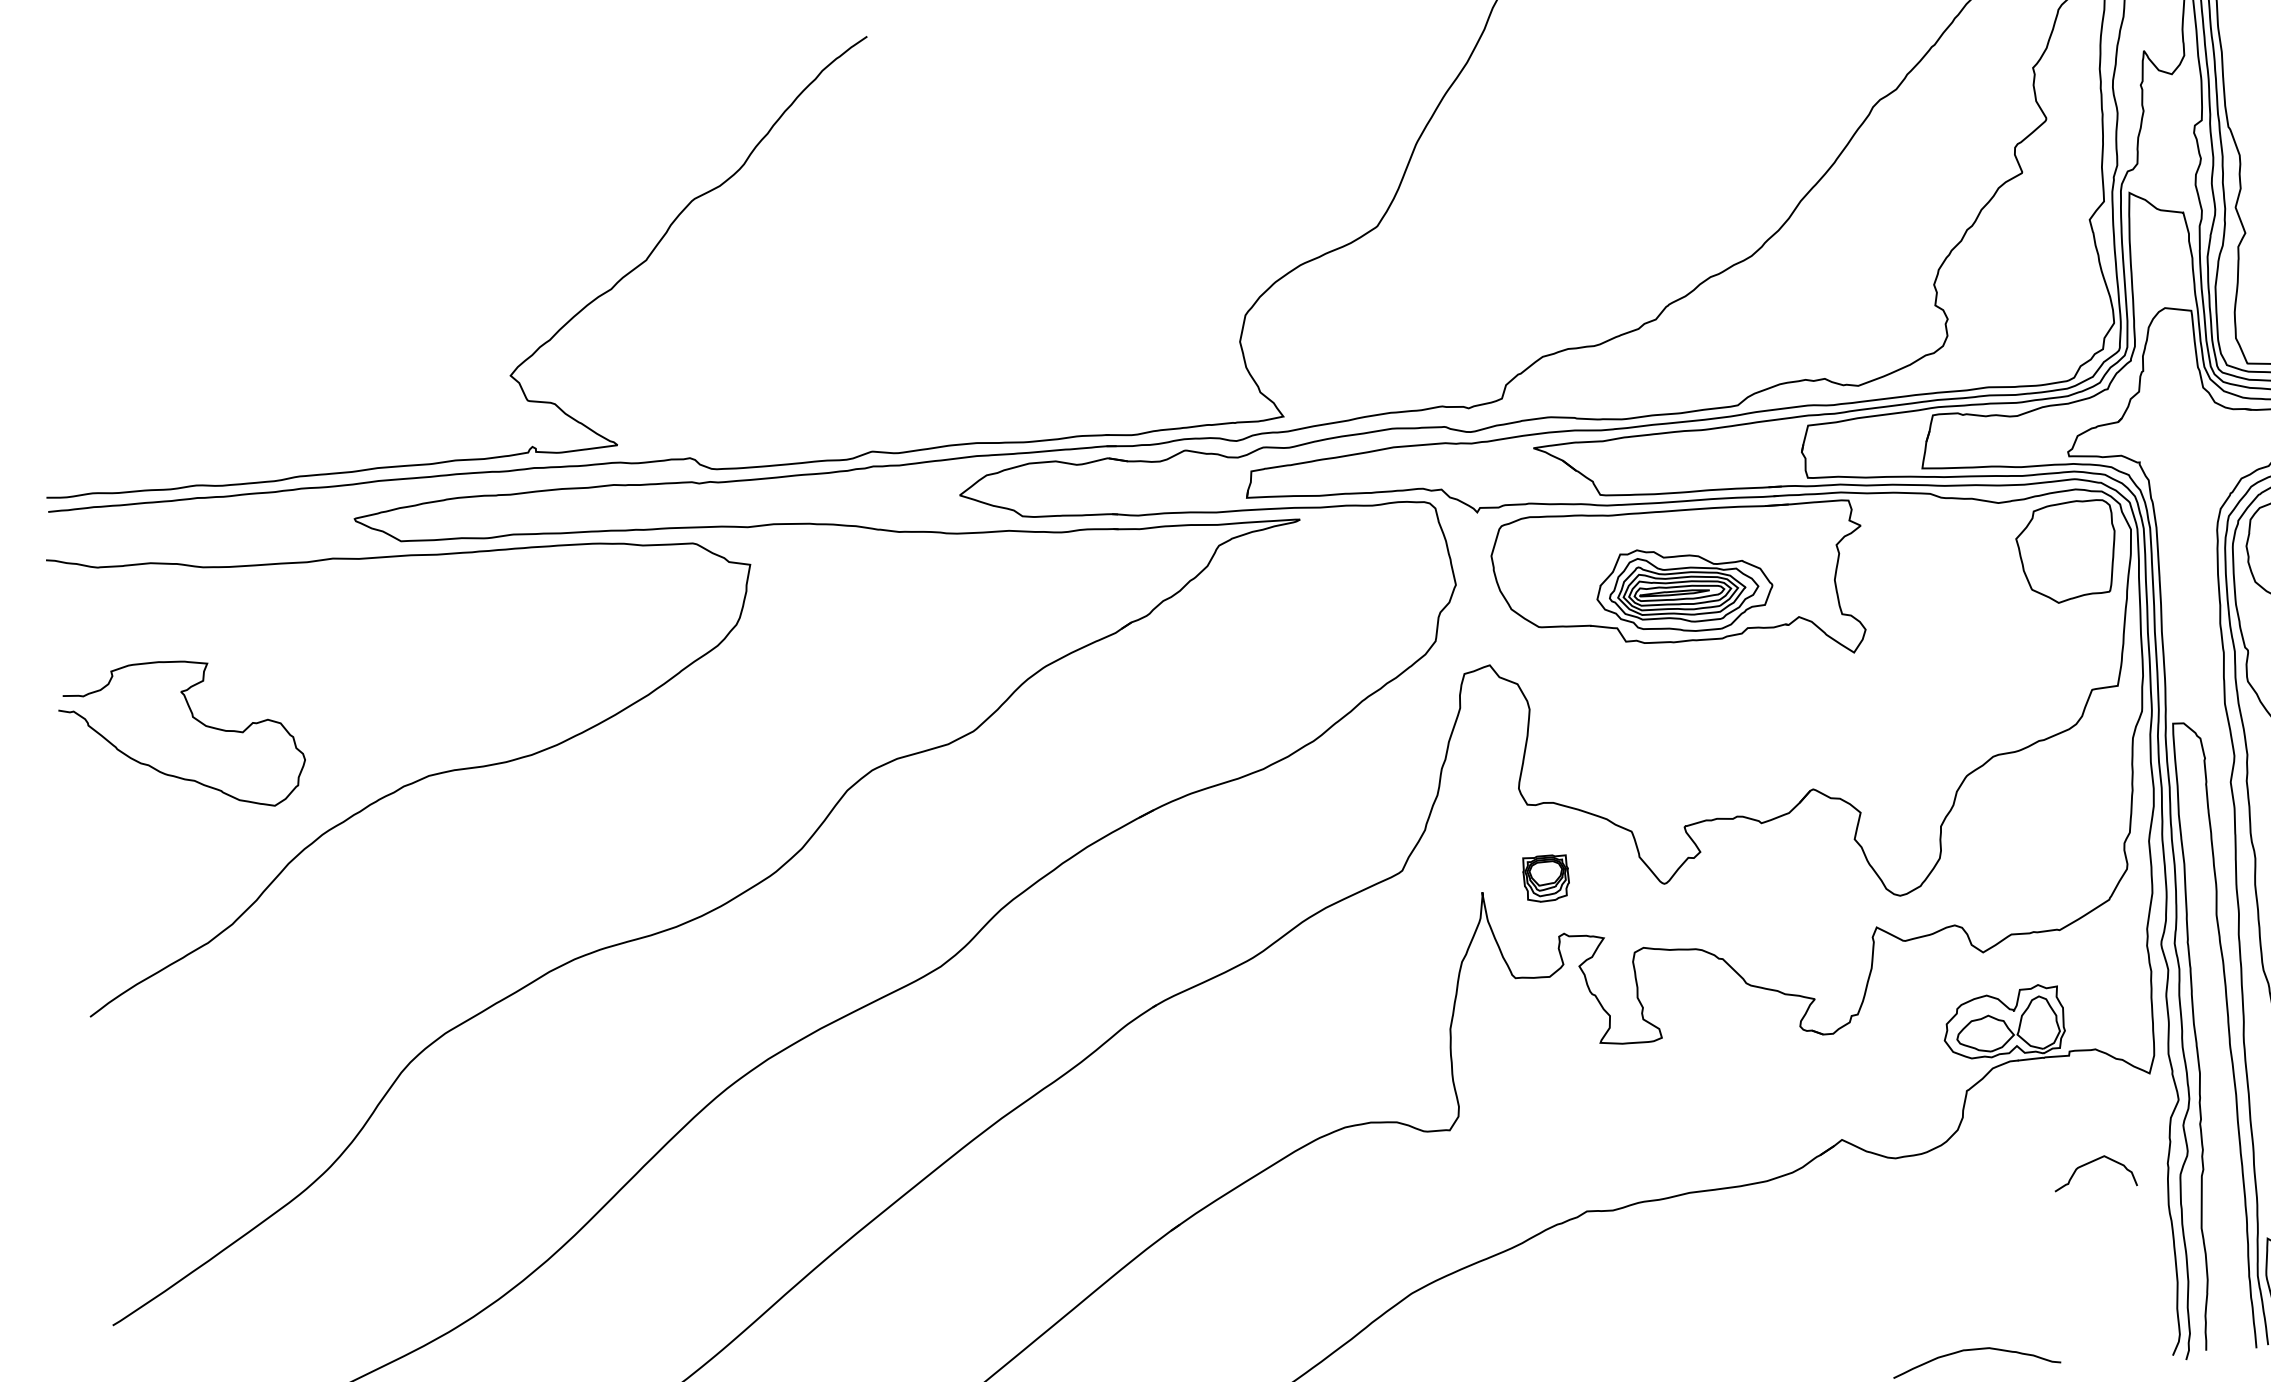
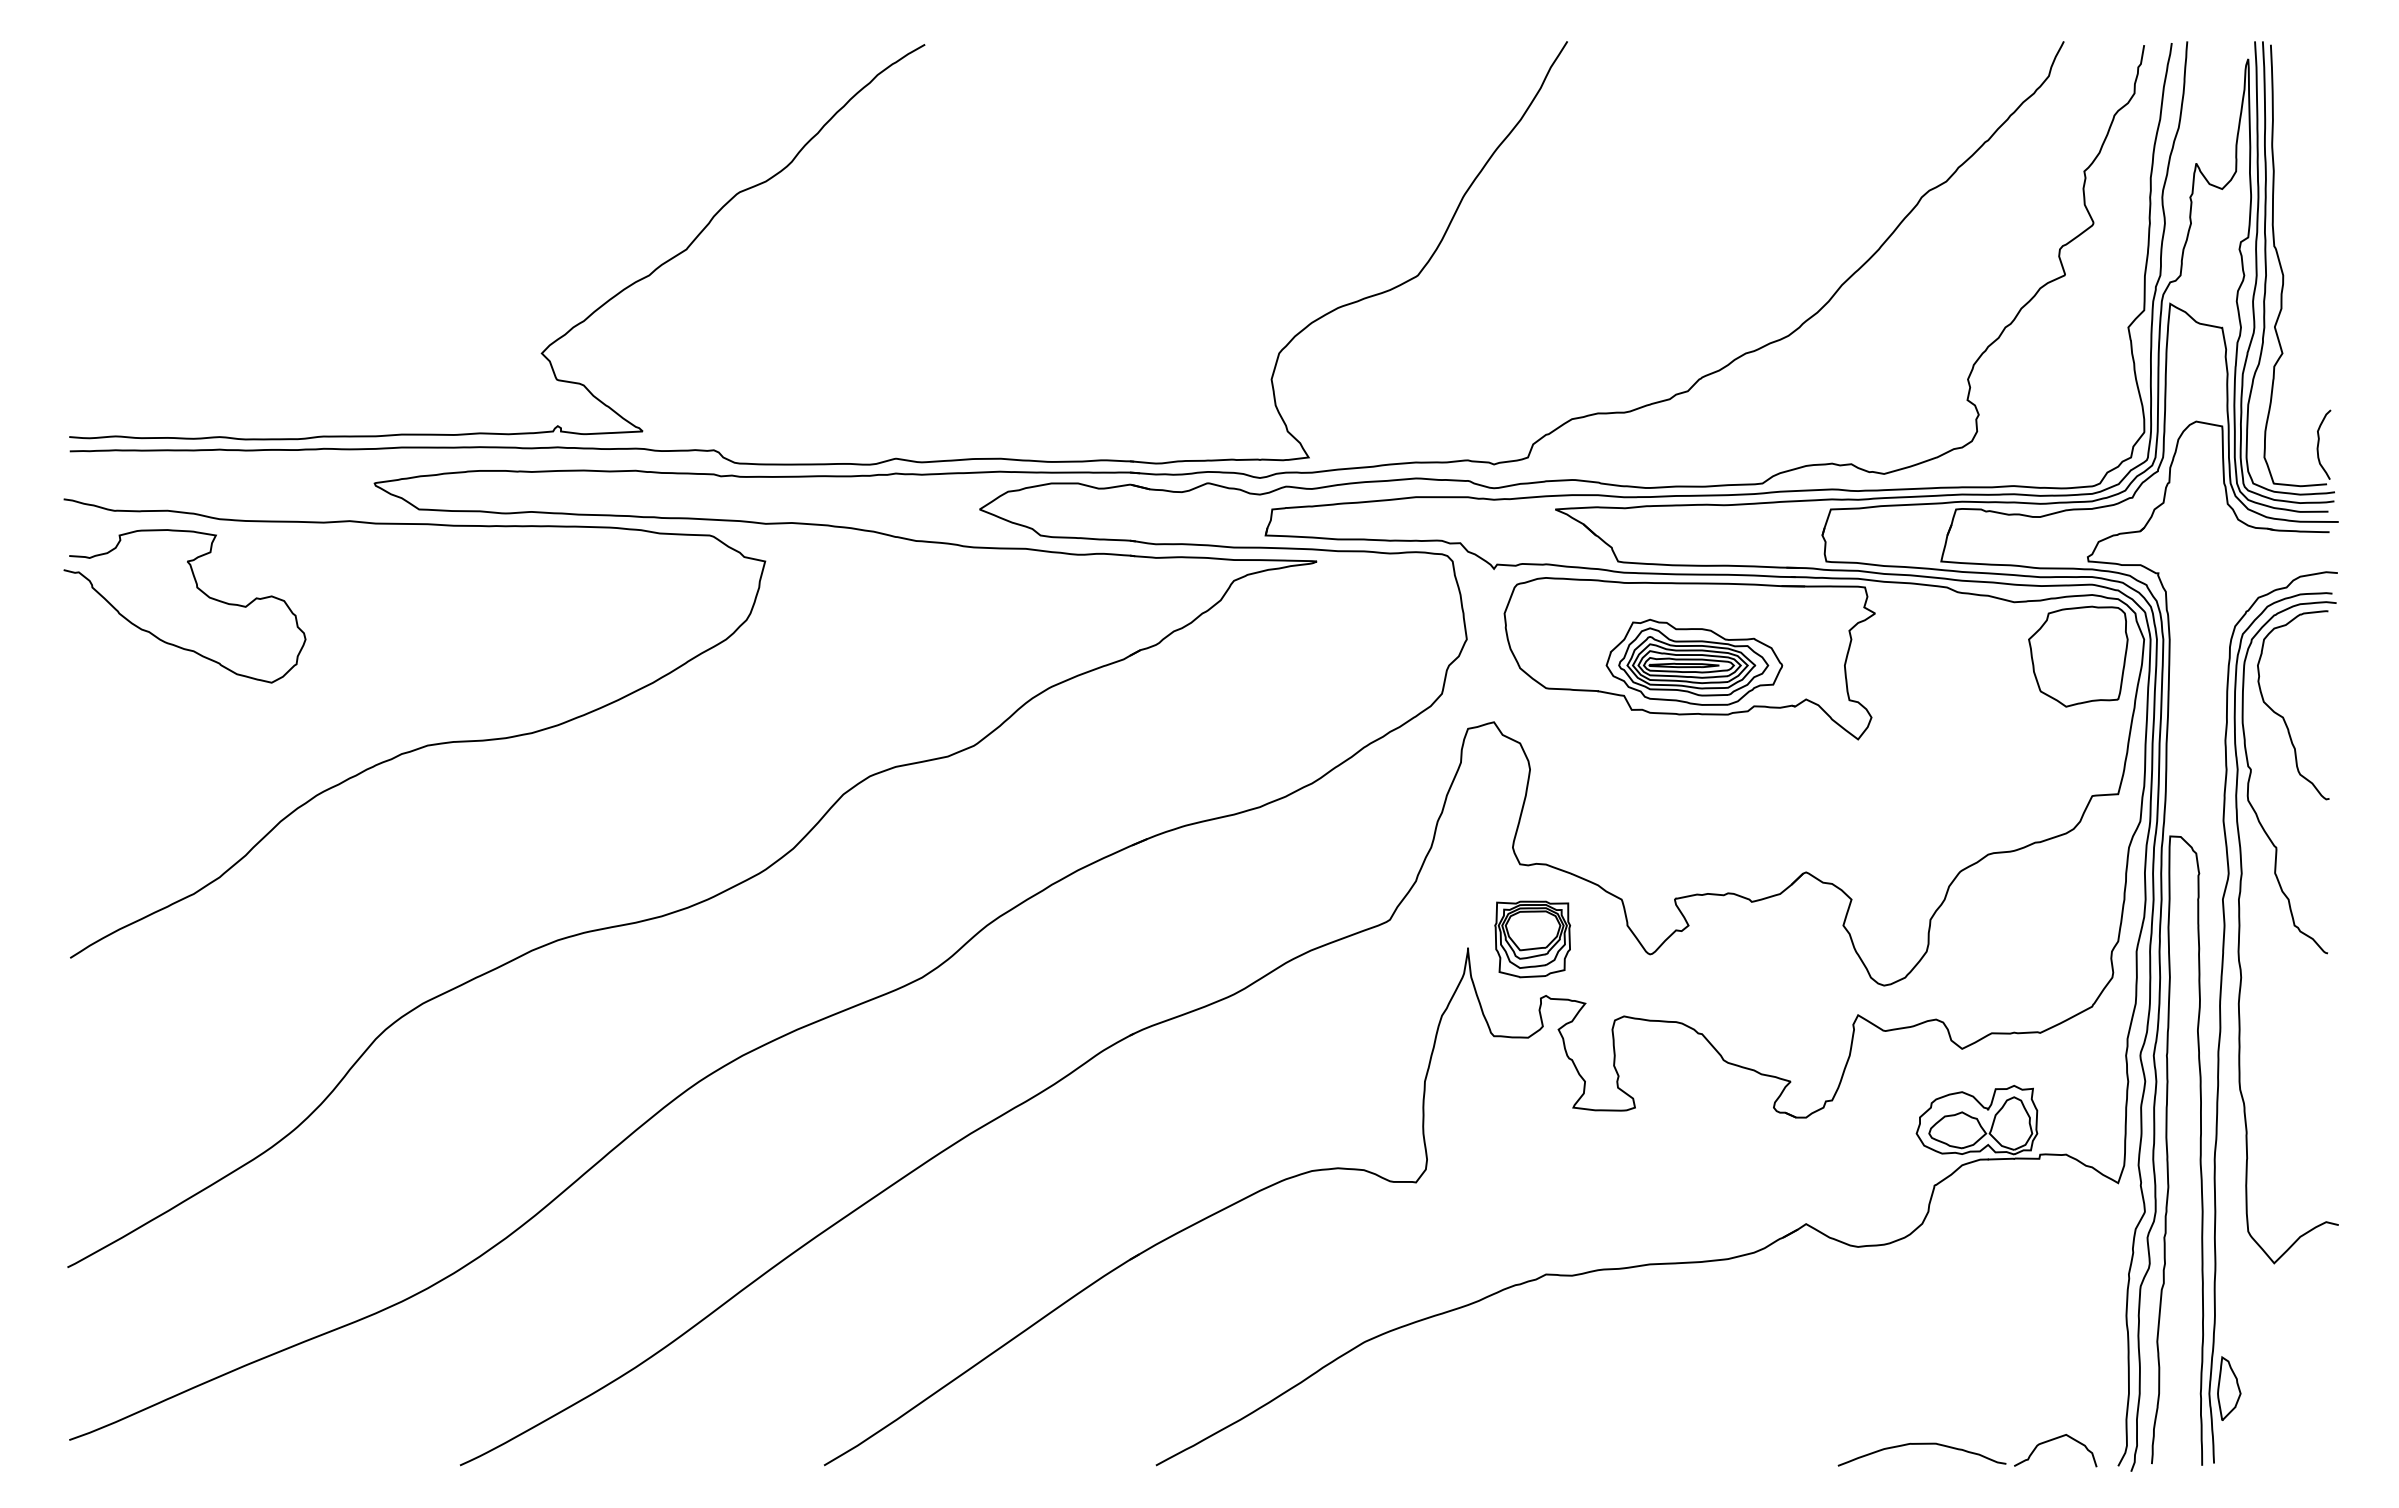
curve: (192, 718) -> (196, 588), moved
part: (1545, 878) -> (1532, 939), size x1.67
curve: (2092, 1162) -> (2053, 1440), moved

